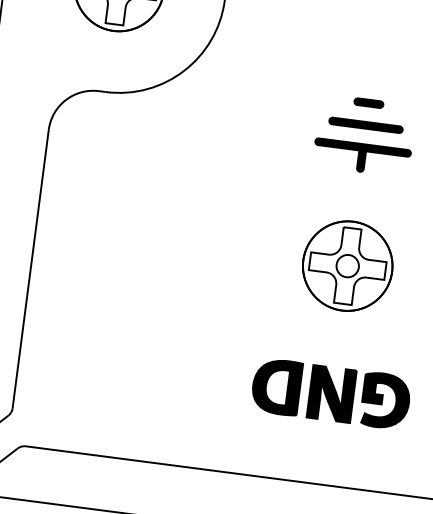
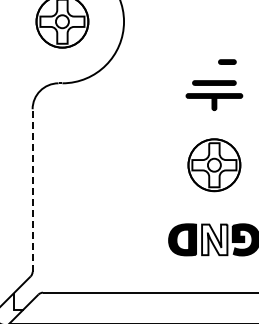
part: (369, 102) -> (227, 61), moved
line: (30, 268) -> (32, 190), solid -> dashed
fill: (331, 393) -> (214, 239), removed

